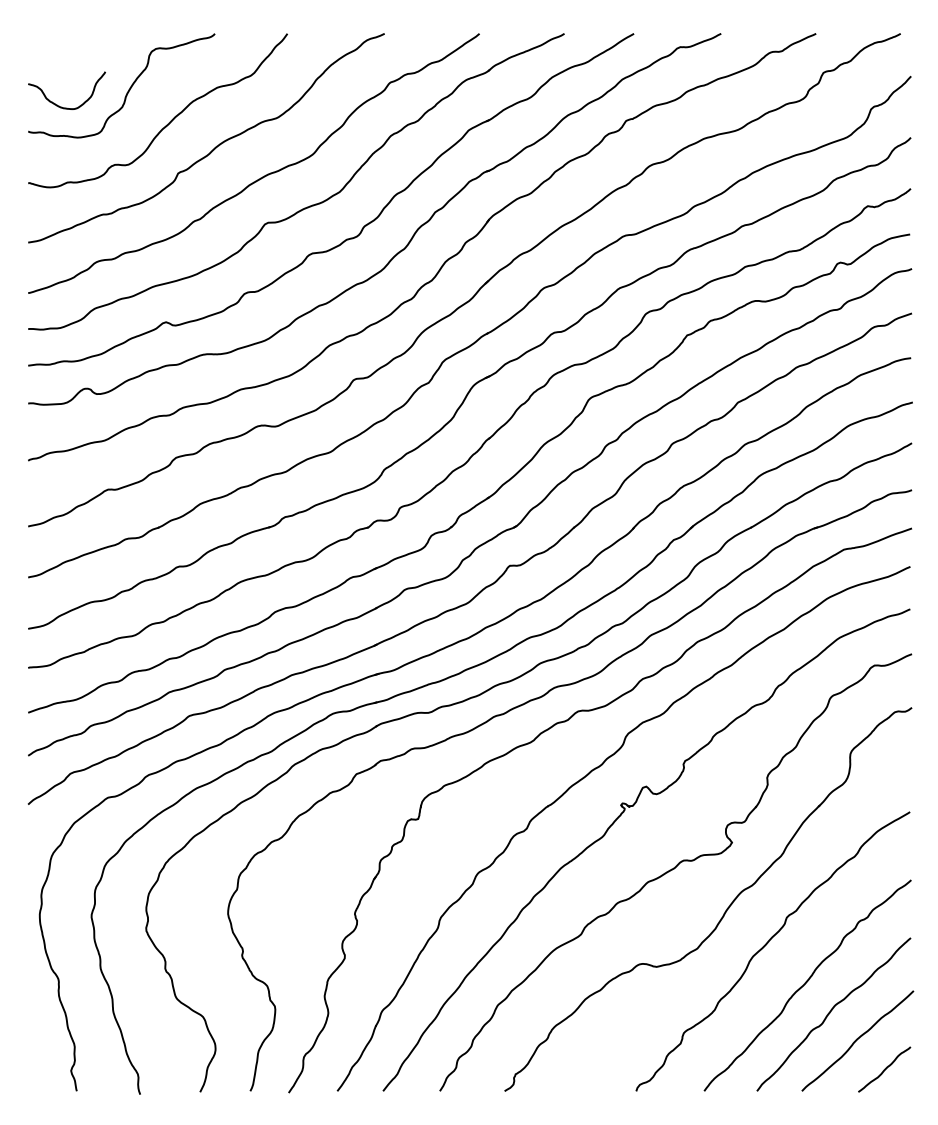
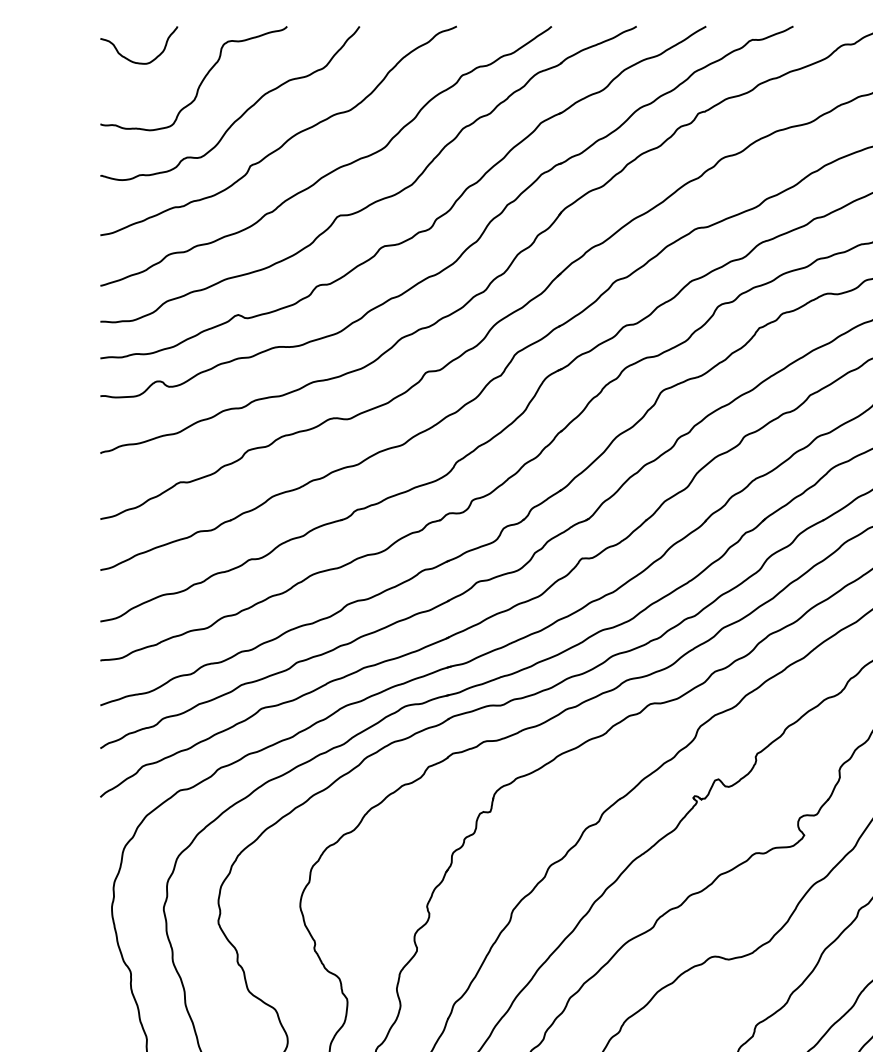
curve: (59, 105) -> (131, 60), moved

